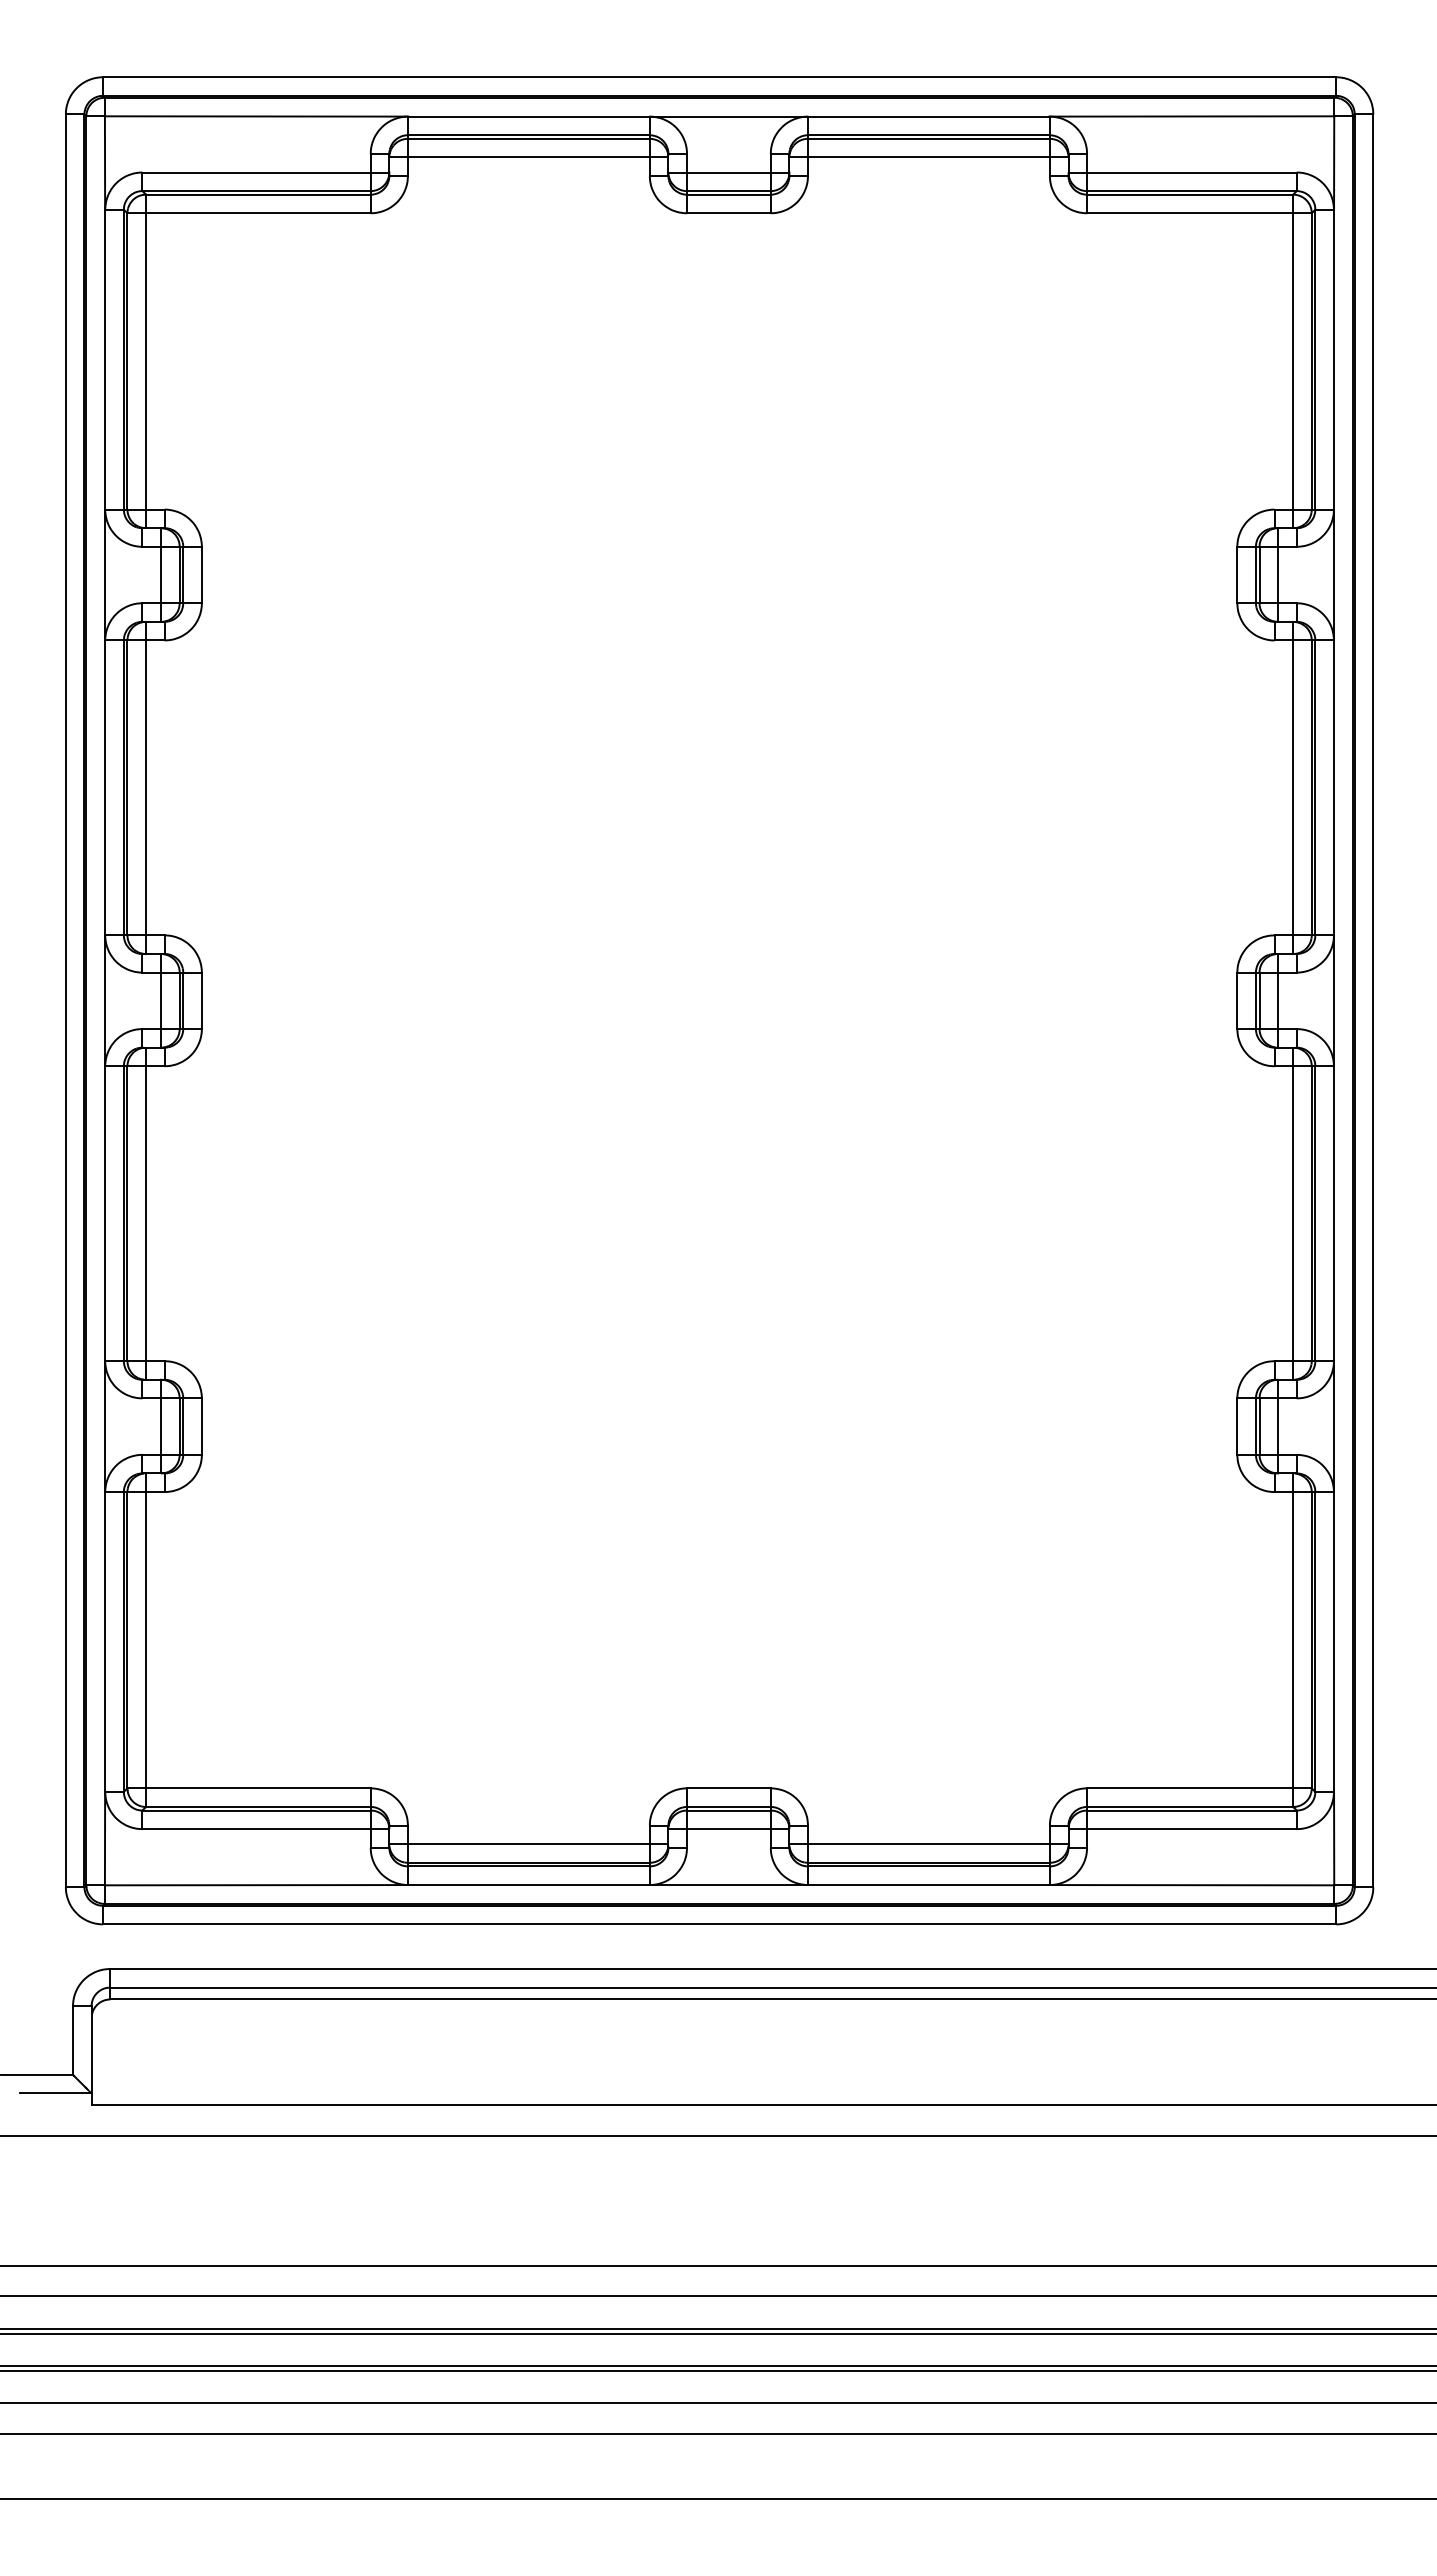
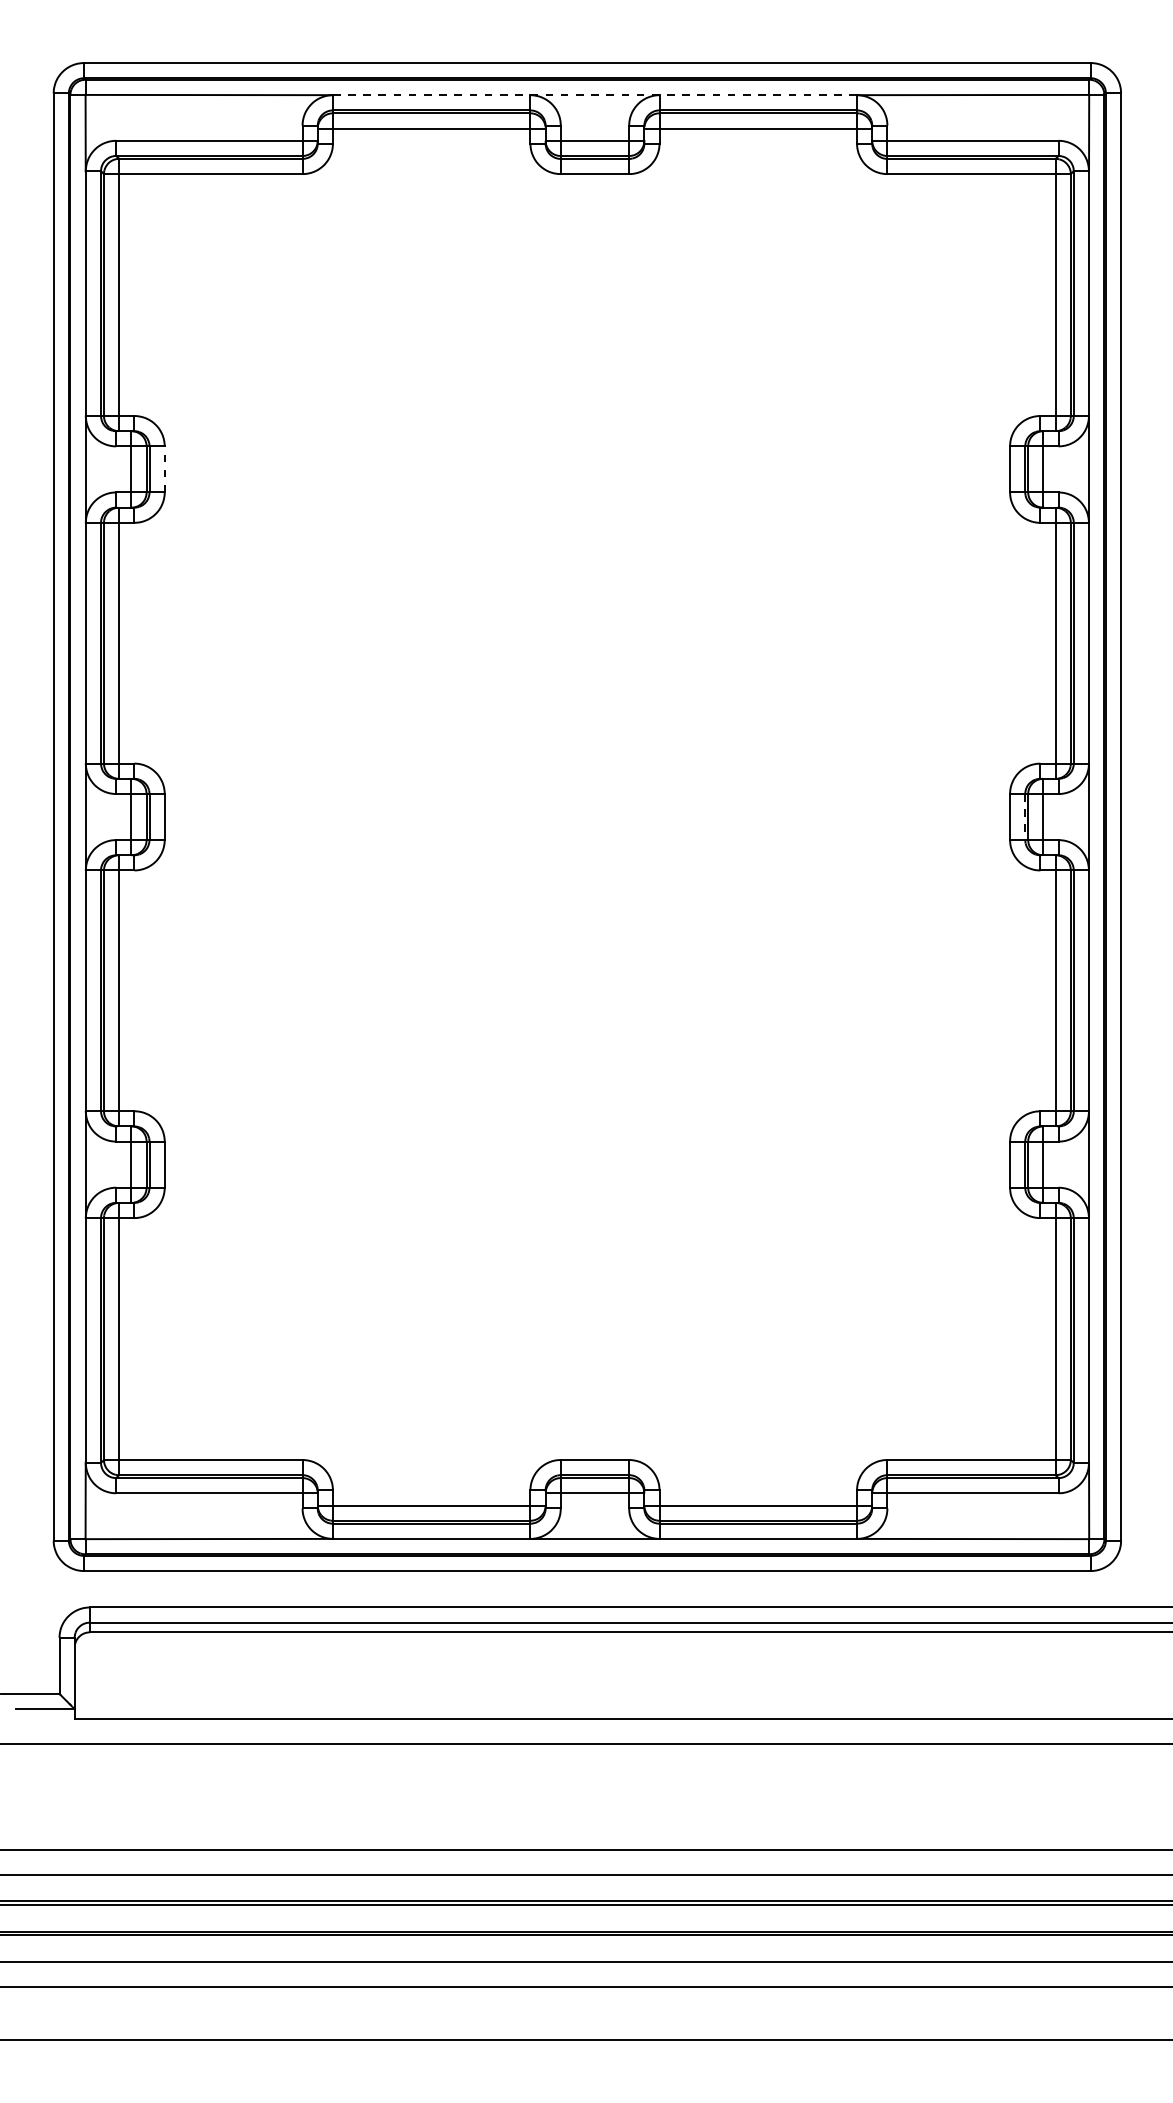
line: (728, 116) -> (594, 95), solid -> dashed
line: (201, 574) -> (164, 468), solid -> dashed
line: (1255, 1001) -> (1024, 817), solid -> dashed

